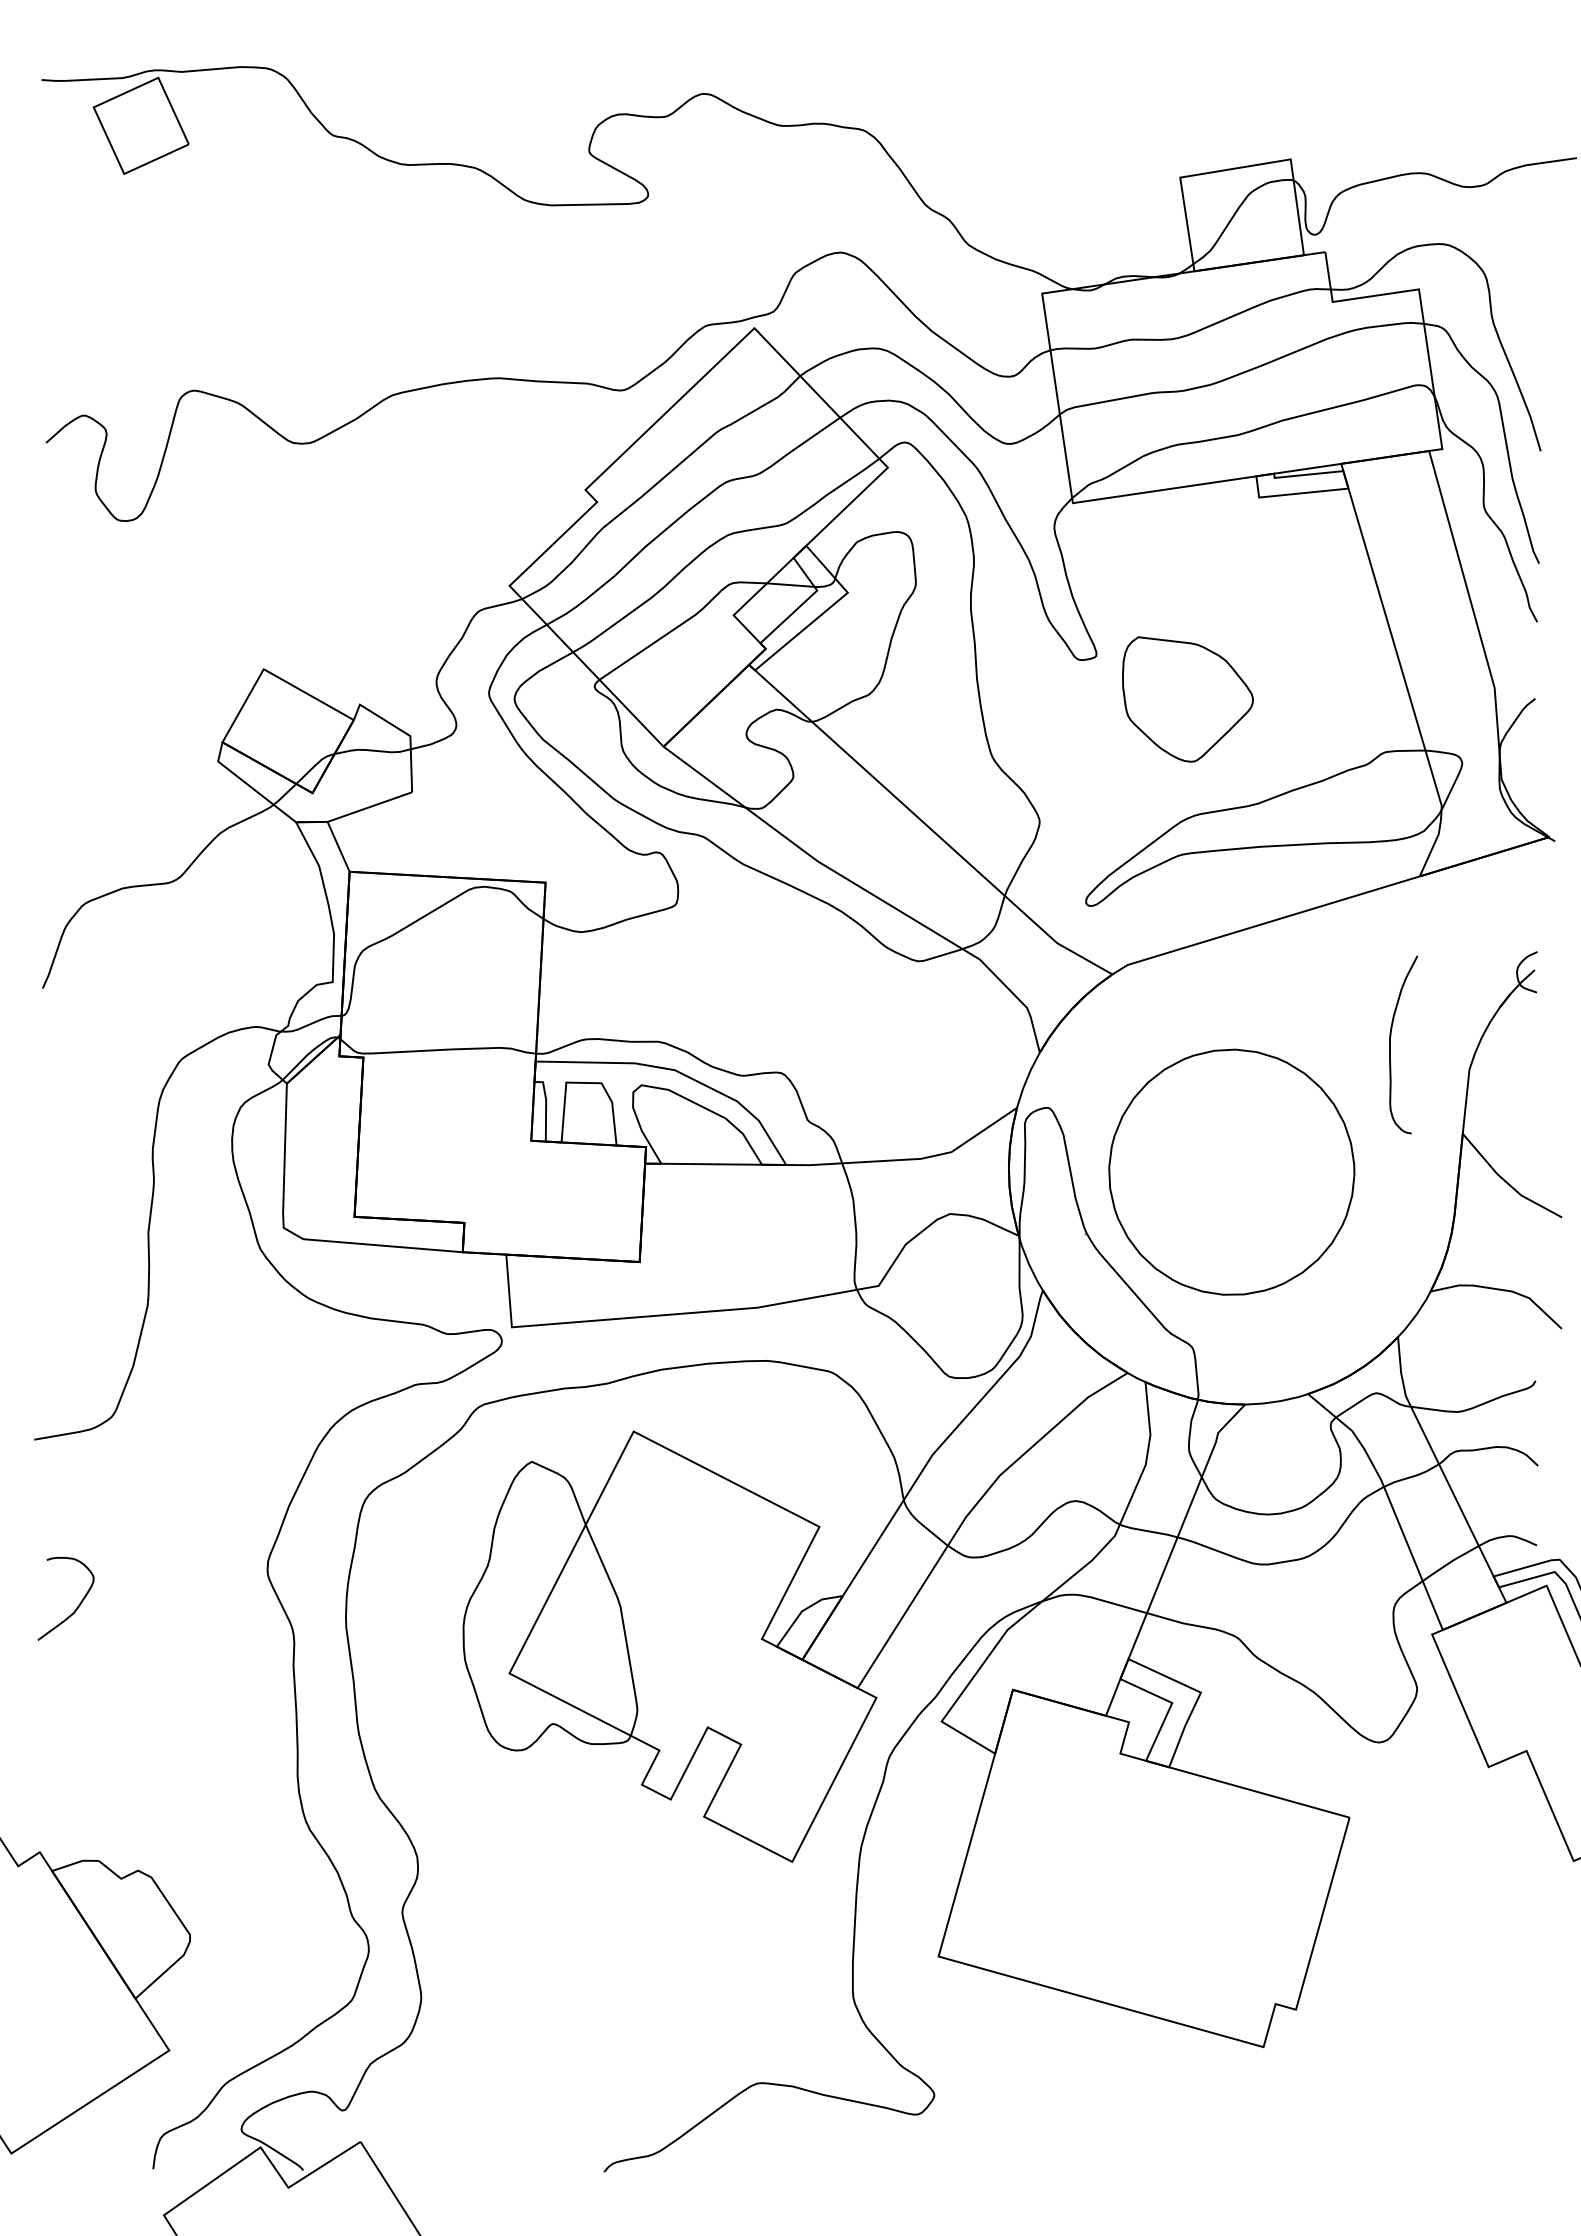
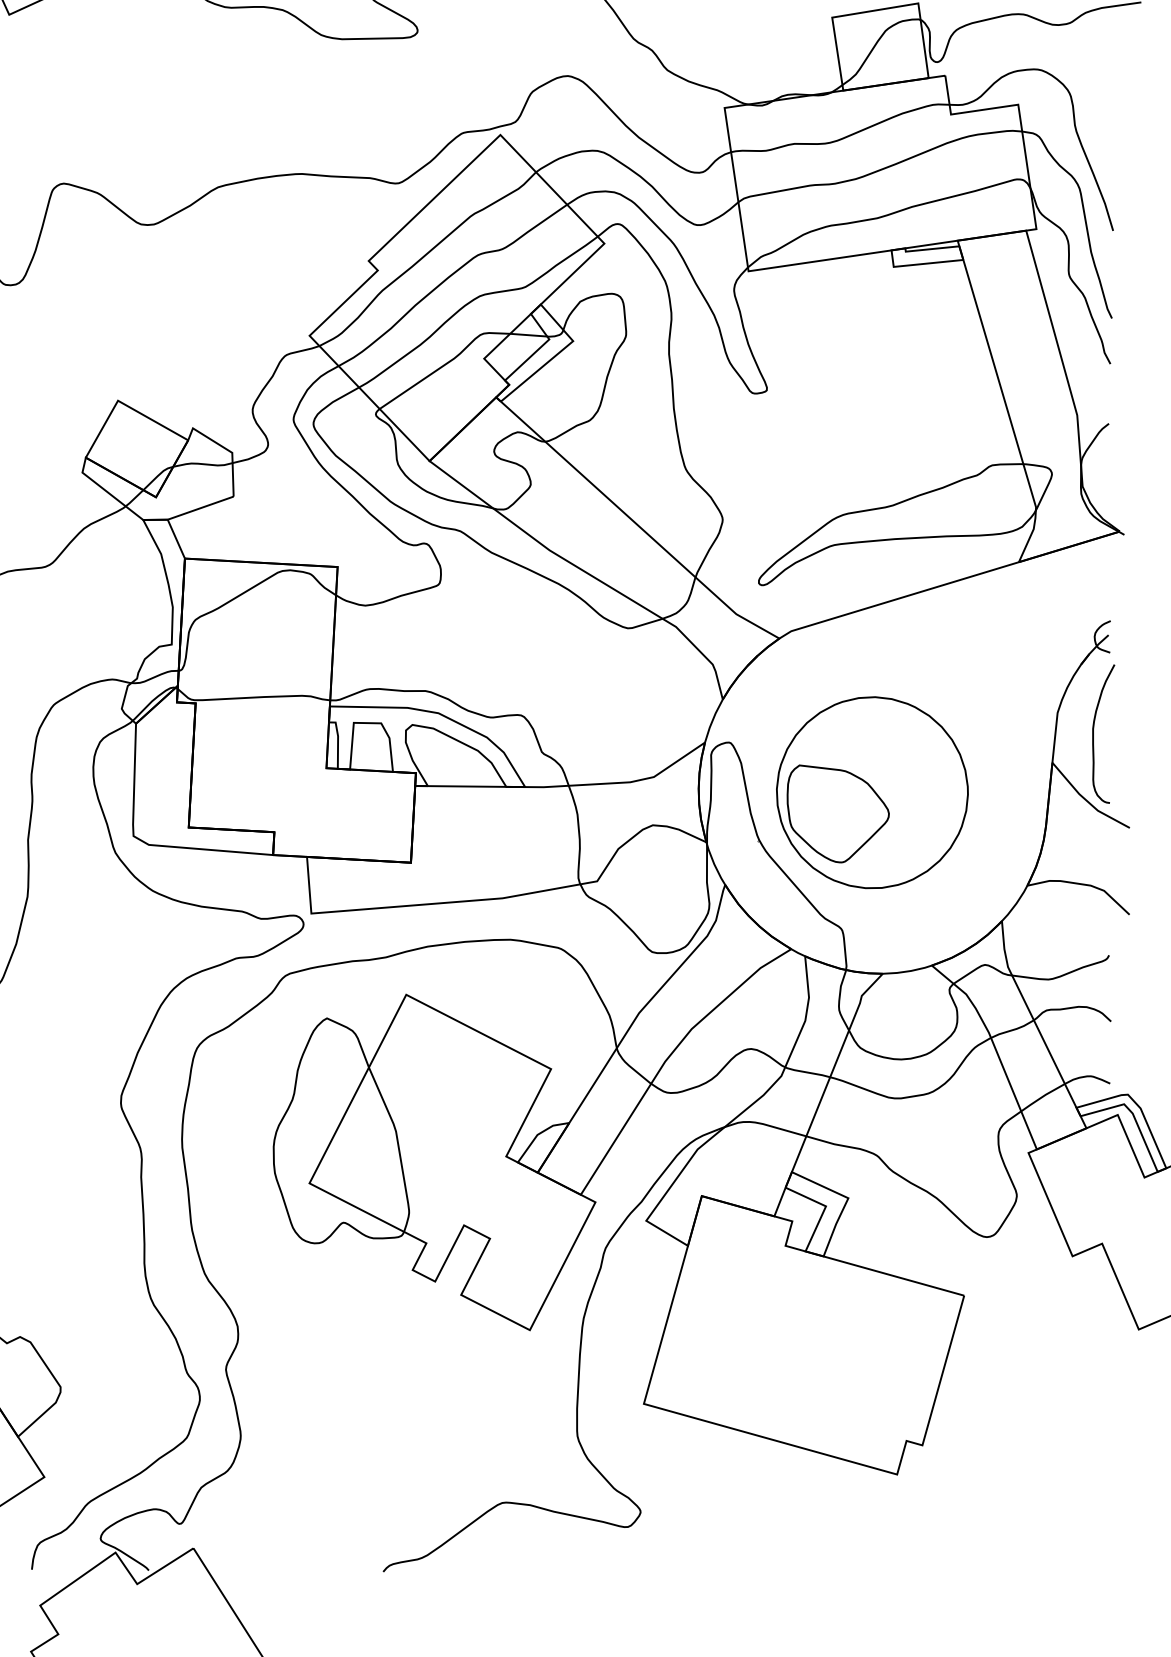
part: (1187, 699) -> (837, 813), moved
curve: (1390, 1044) -> (1093, 733), moved

